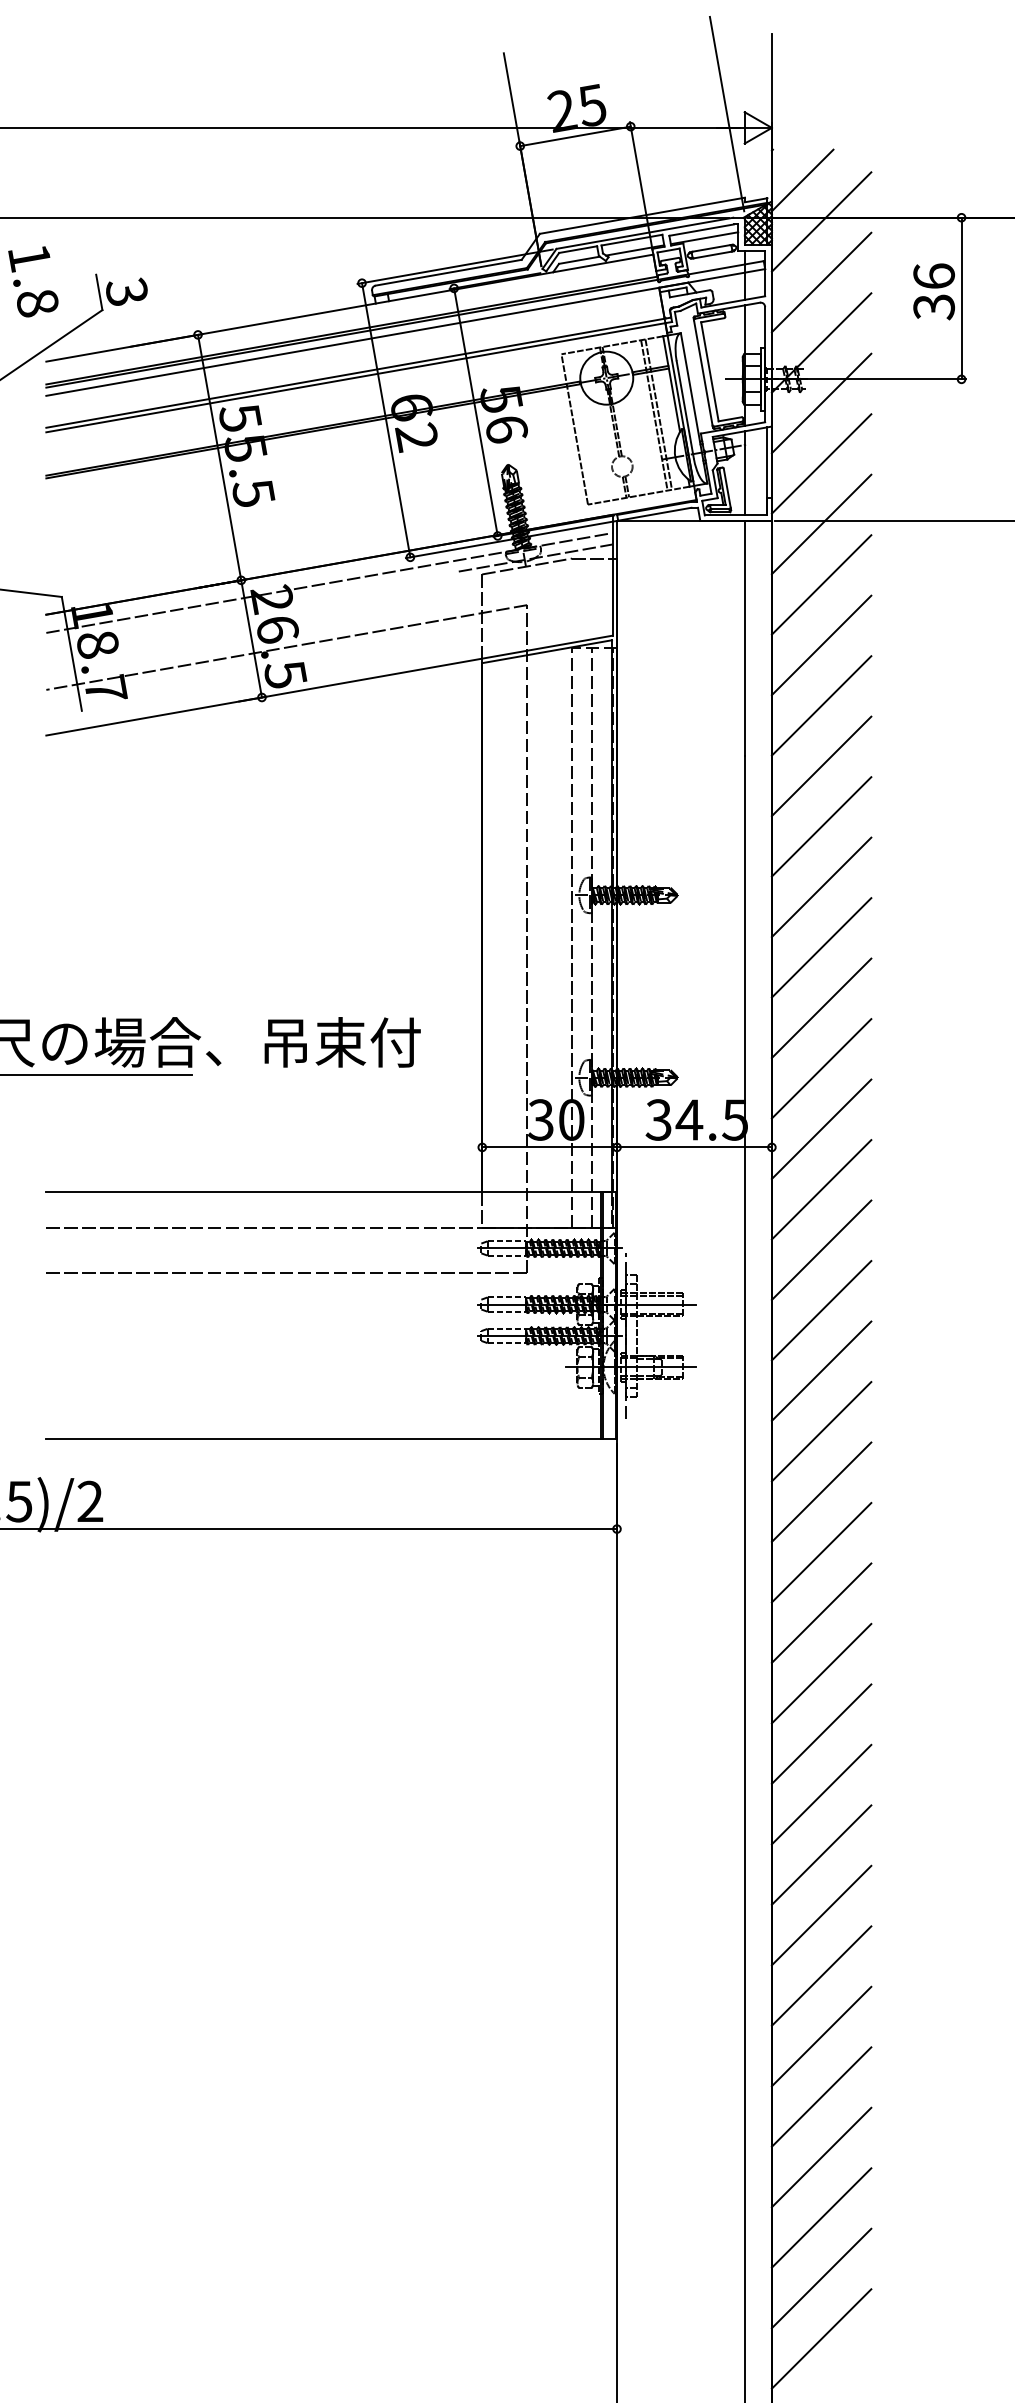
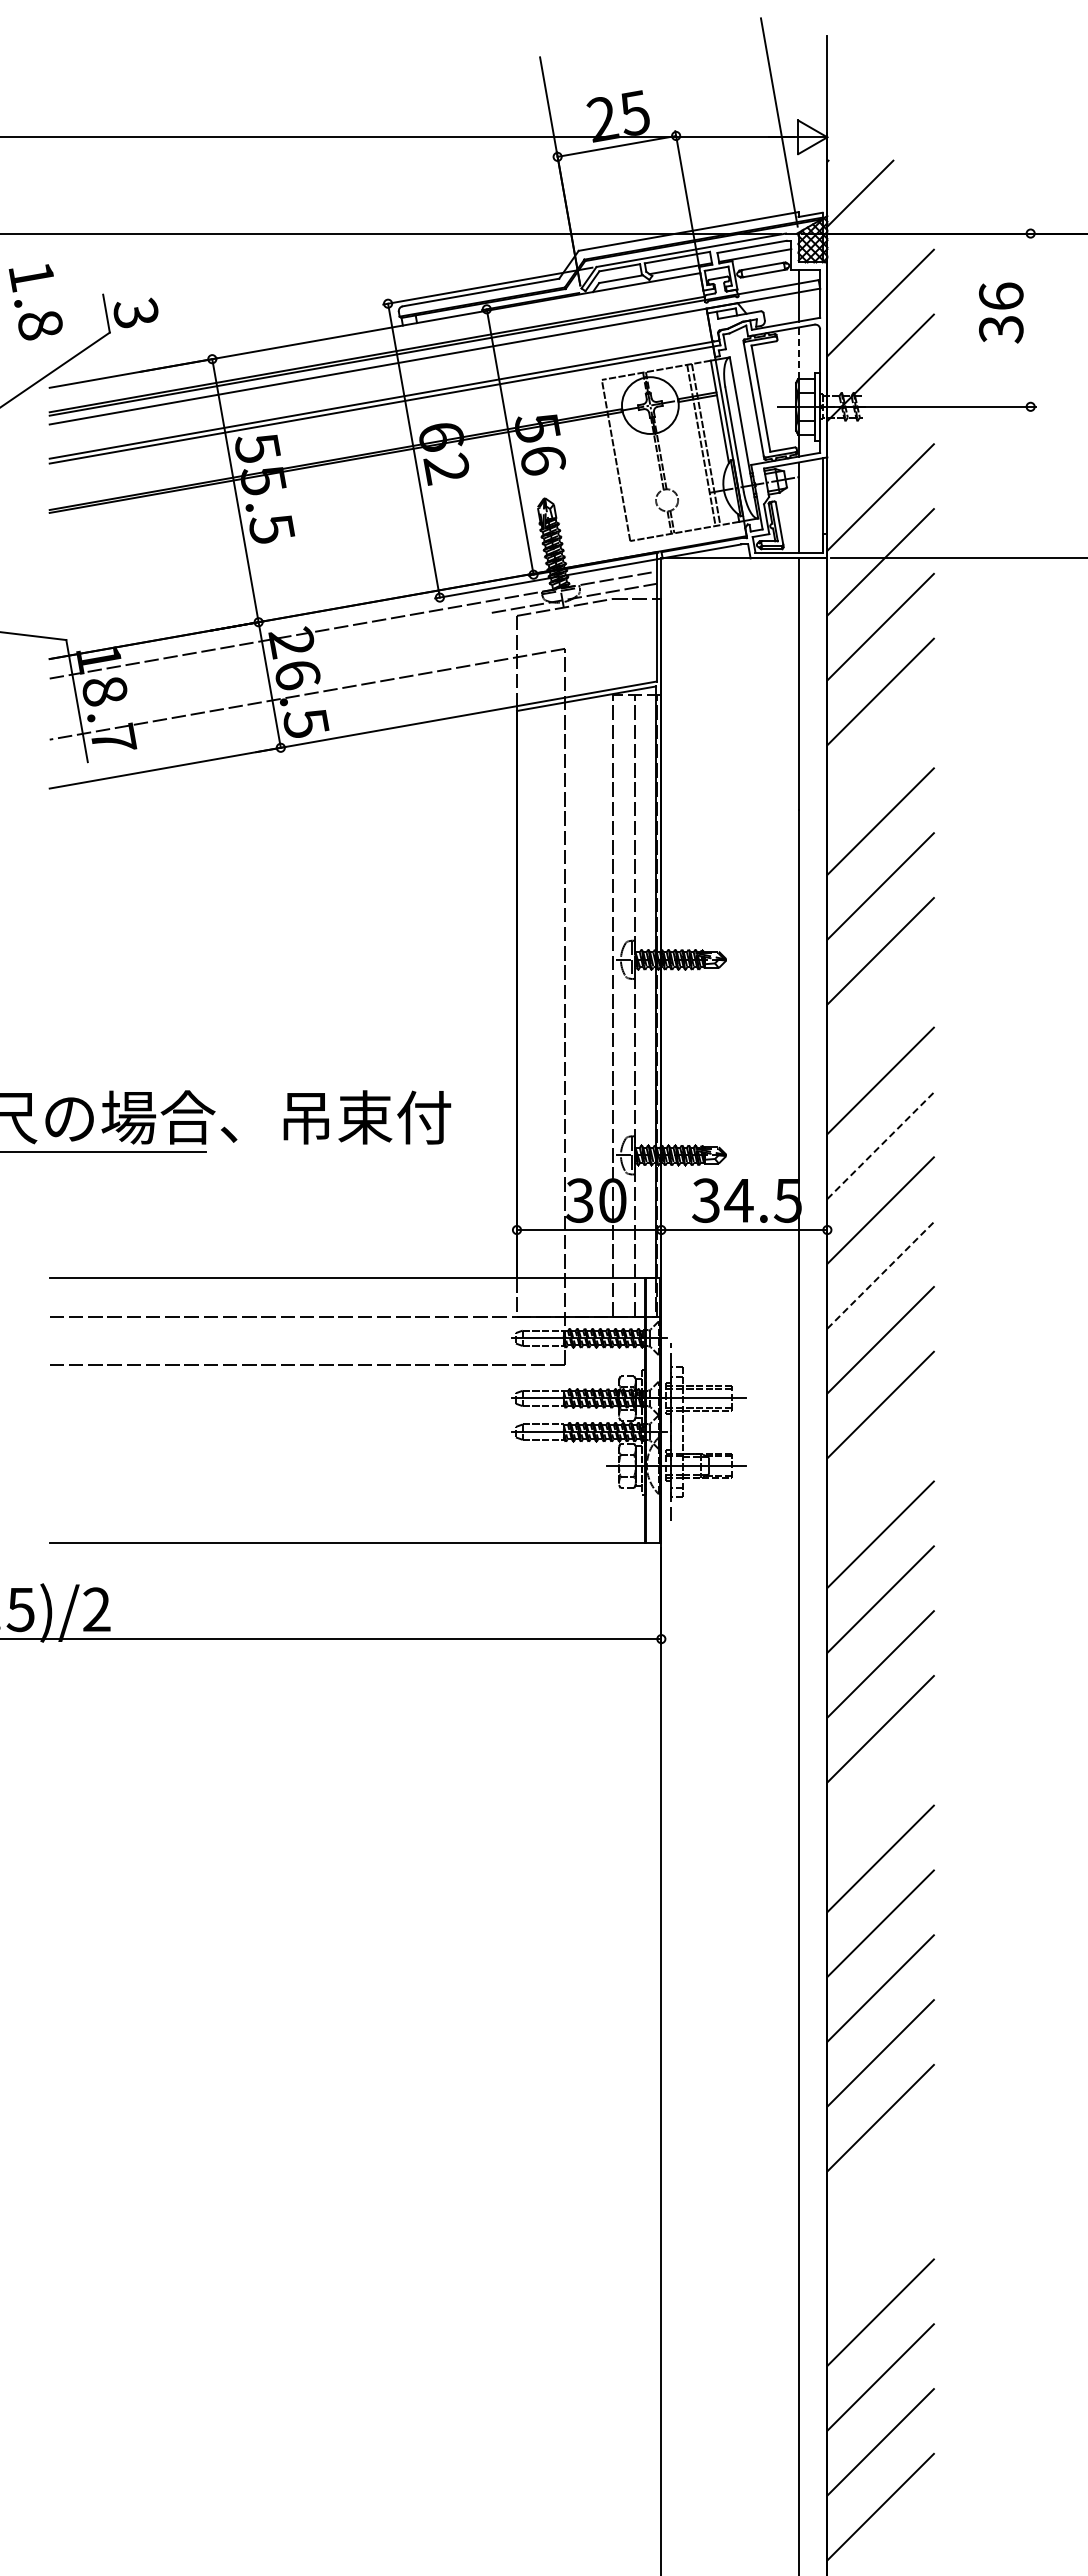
line: (821, 221) -> (880, 237), removed
line: (961, 297) -> (1030, 319), removed
line: (744, 329) -> (798, 353), solid -> dashed
line: (821, 403) -> (880, 432), removed
line: (821, 705) -> (880, 756), removed
line: (821, 947) -> (880, 1015), removed
line: (822, 1068) -> (881, 1145), solid -> dashed
line: (822, 1189) -> (881, 1275), solid -> dashed
line: (821, 1370) -> (880, 1469), removed
line: (821, 1673) -> (880, 1793), removed
line: (821, 2036) -> (880, 2182), removed
line: (821, 2096) -> (880, 2247), removed

